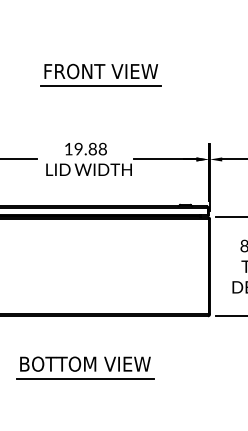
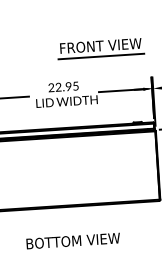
part: (100, 74) -> (100, 48), moved
text: (85, 148) -> (63, 86), 19.88 -> 22.95
line: (84, 378) -> (73, 251), removed

